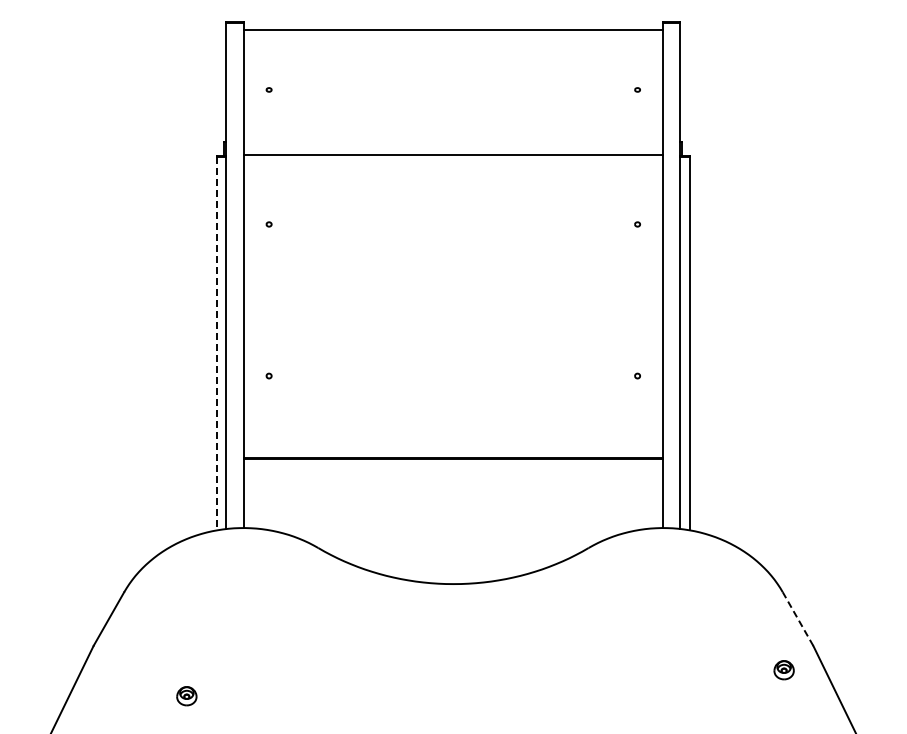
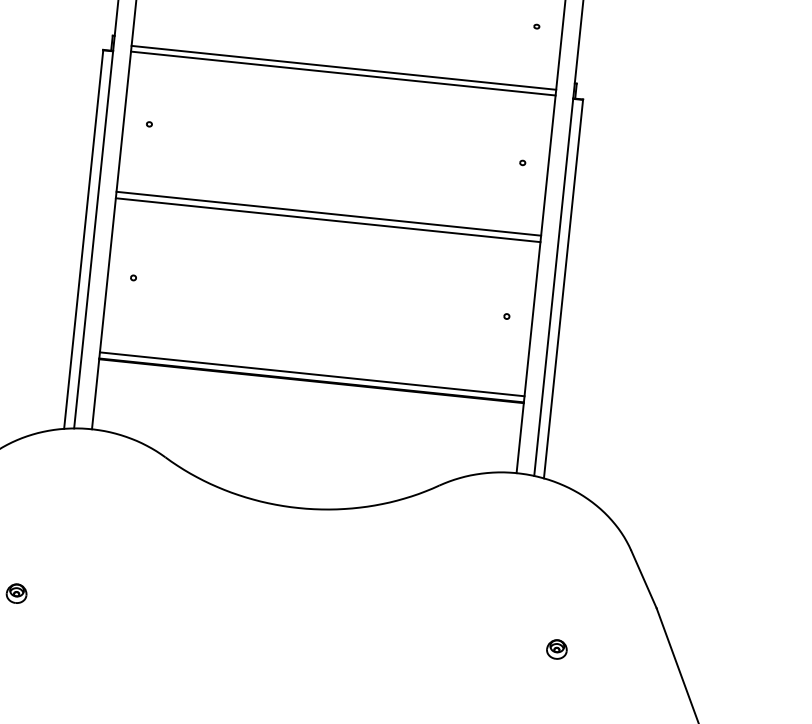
line: (452, 149) -> (343, 67), added
line: (452, 293) -> (327, 213), added
line: (452, 300) -> (327, 220), added
line: (216, 343) -> (83, 239), dashed -> solid
line: (452, 452) -> (311, 374), added
line: (798, 619) -> (644, 580), dashed -> solid
part: (783, 670) -> (556, 649), moved

